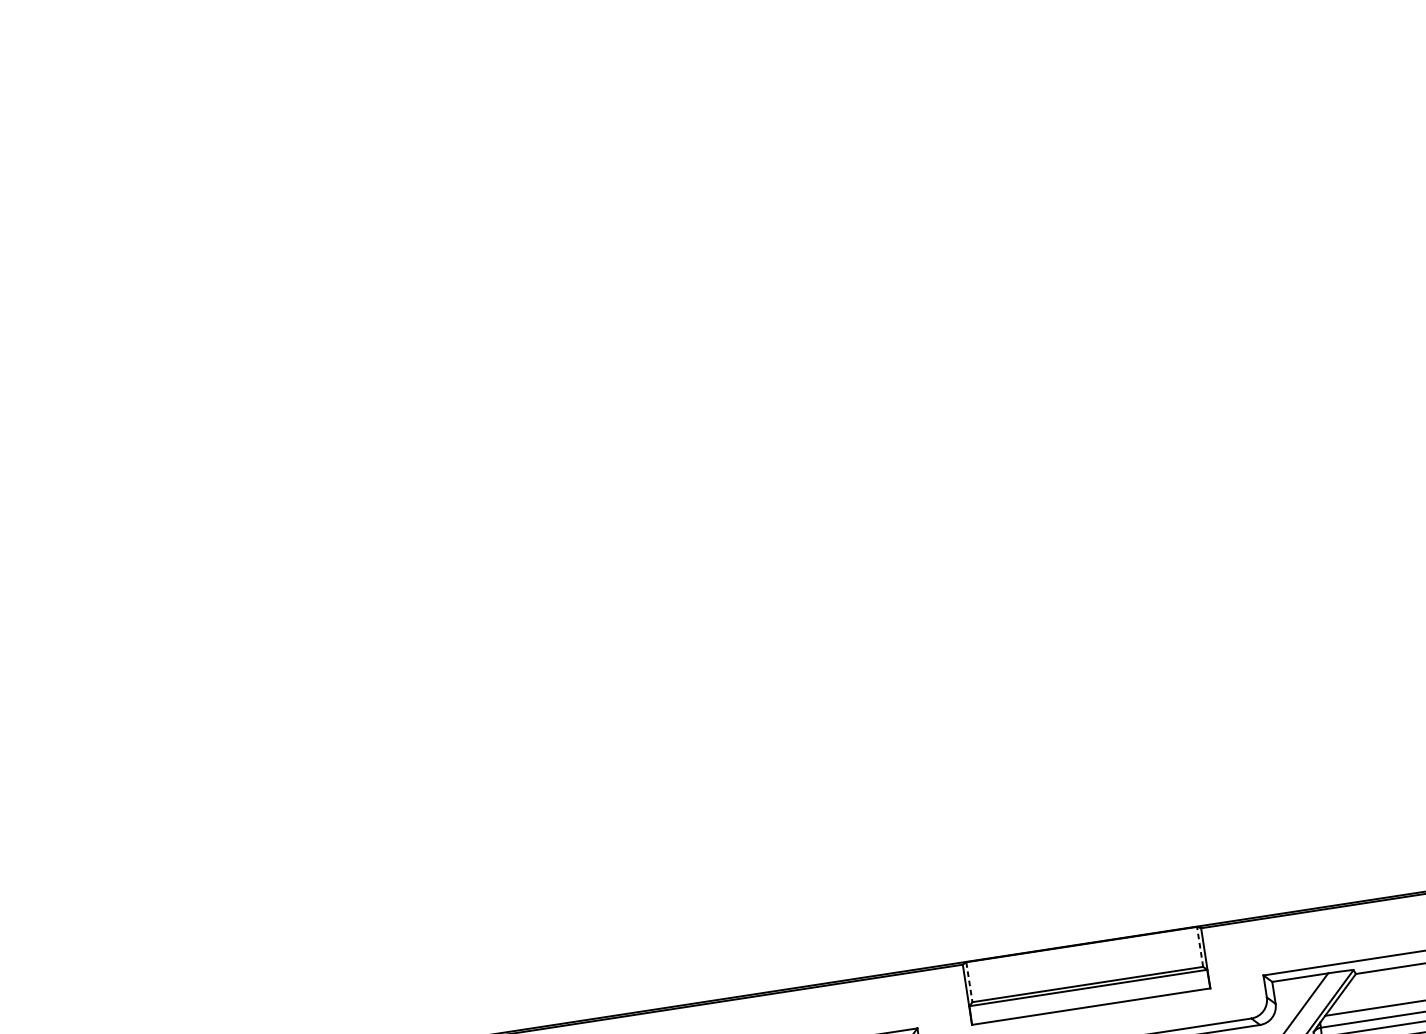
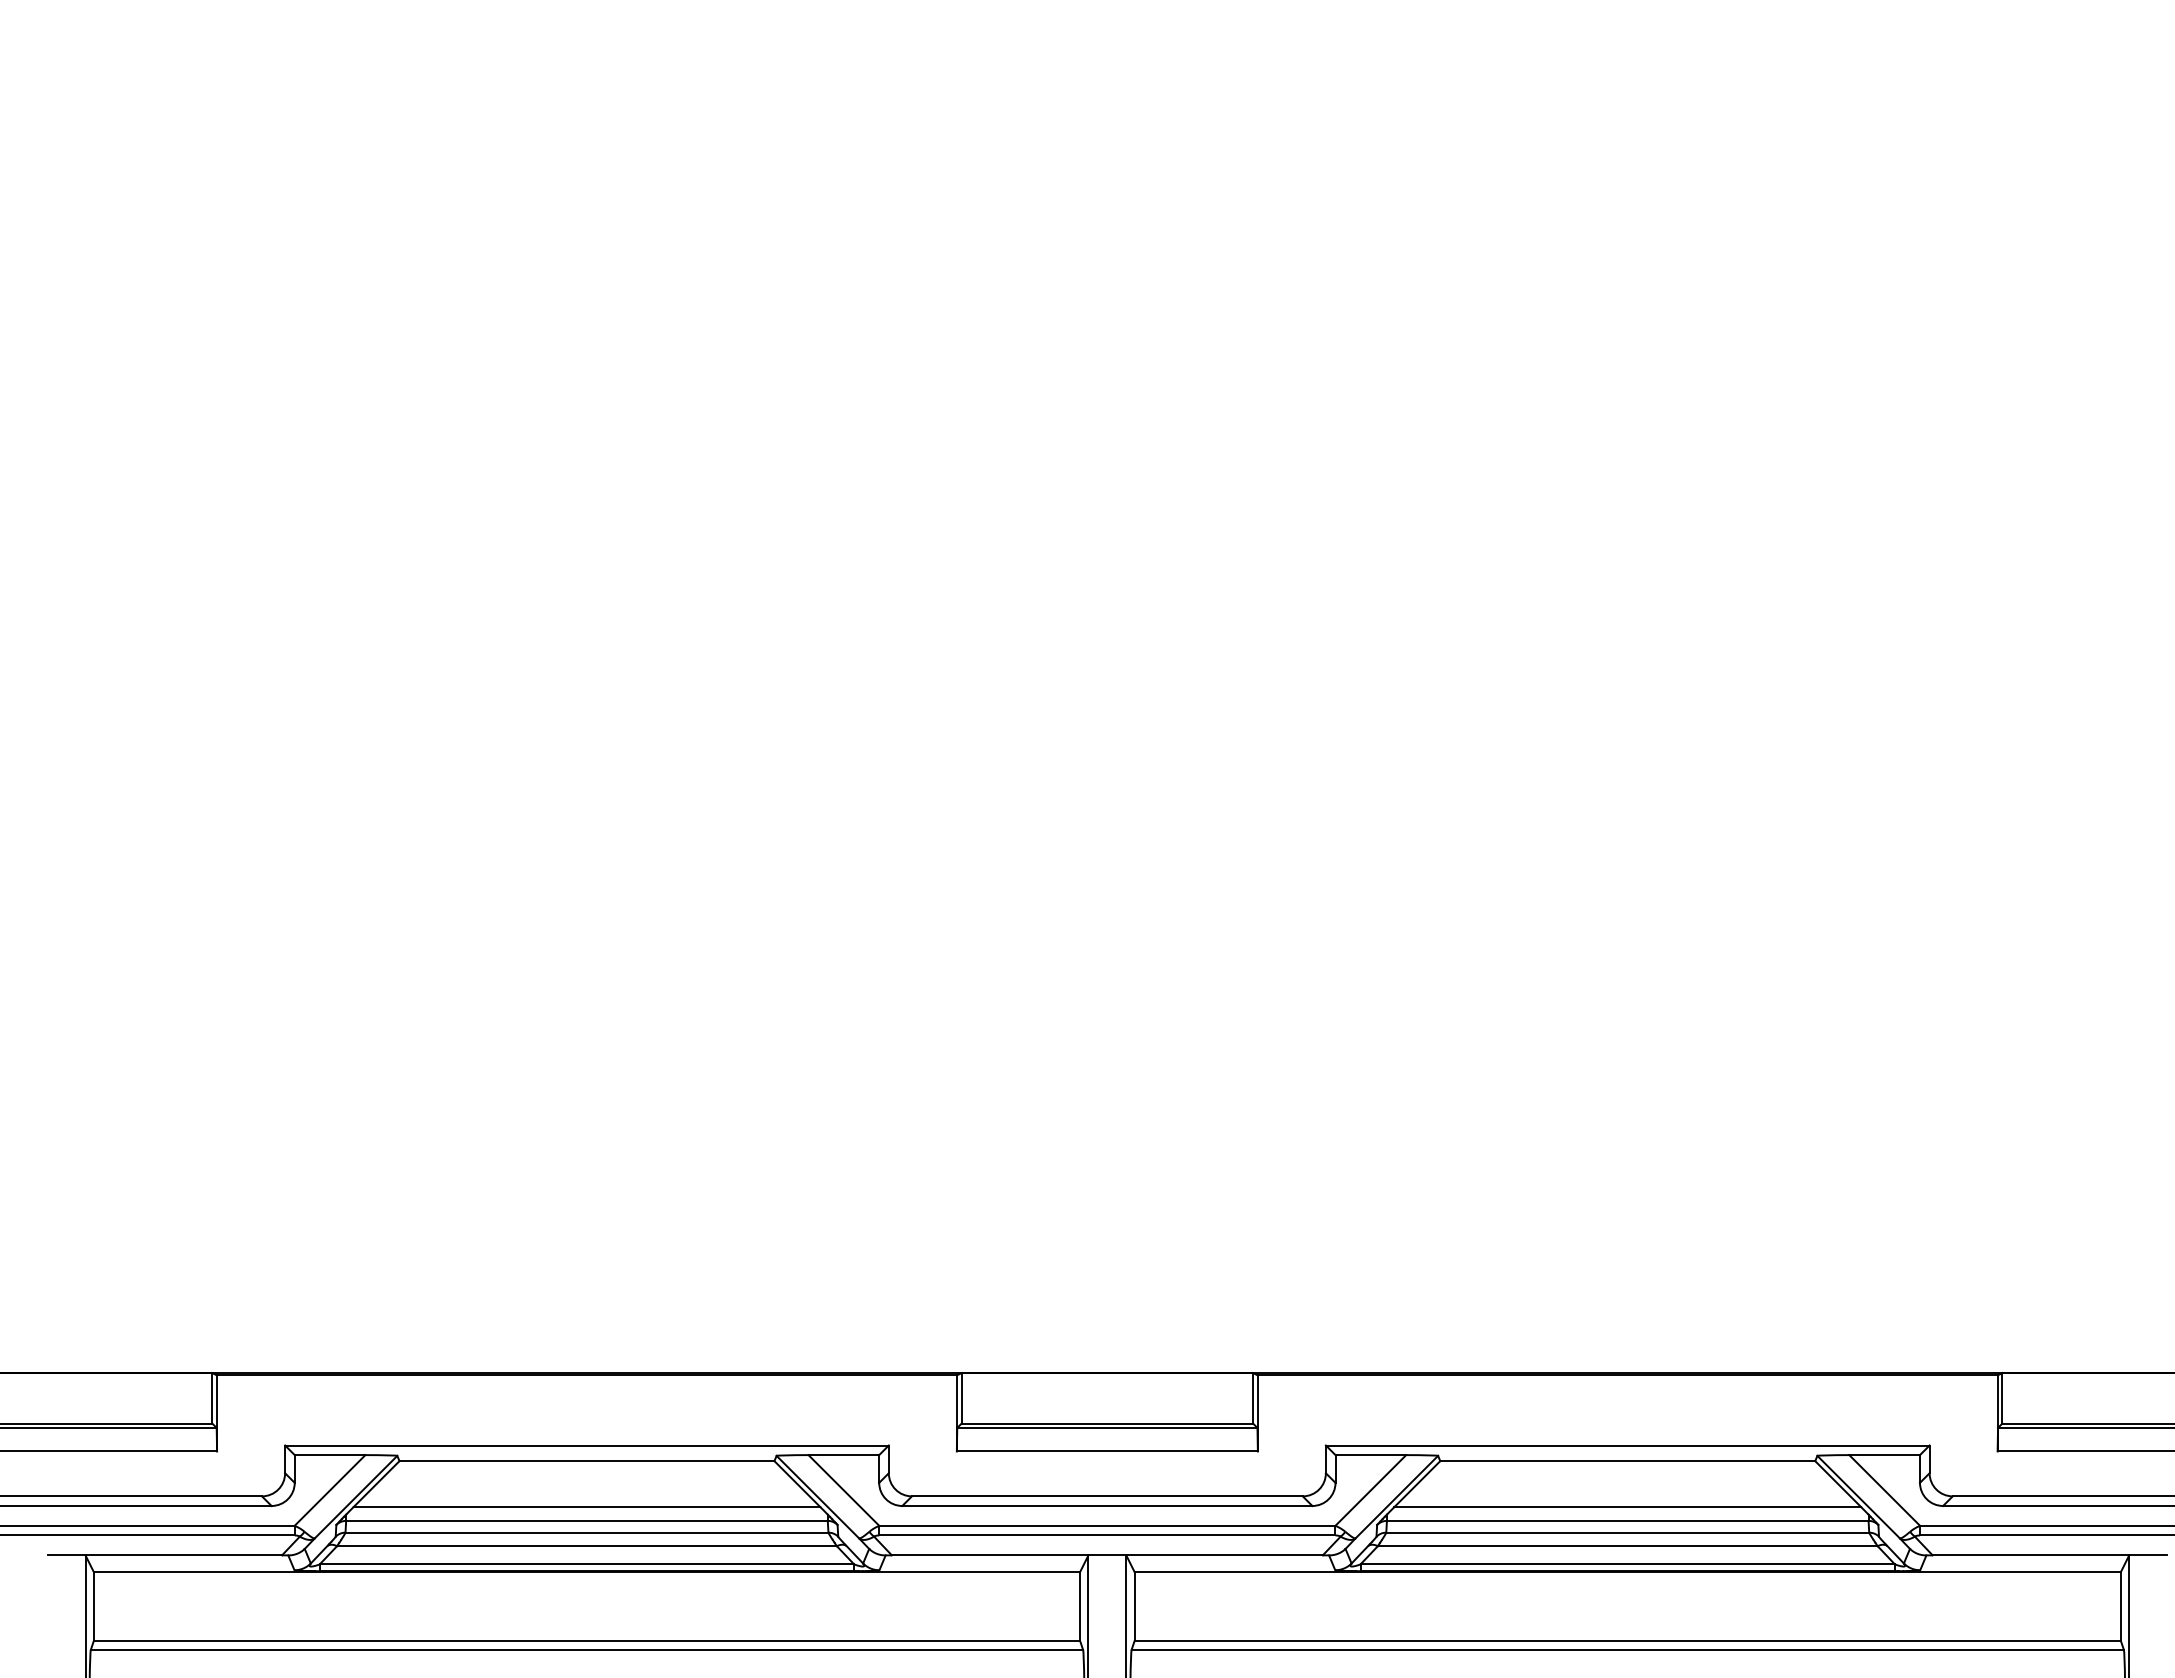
line: (1200, 946) -> (1253, 1397), dashed -> solid
line: (969, 982) -> (961, 1398), dashed -> solid

